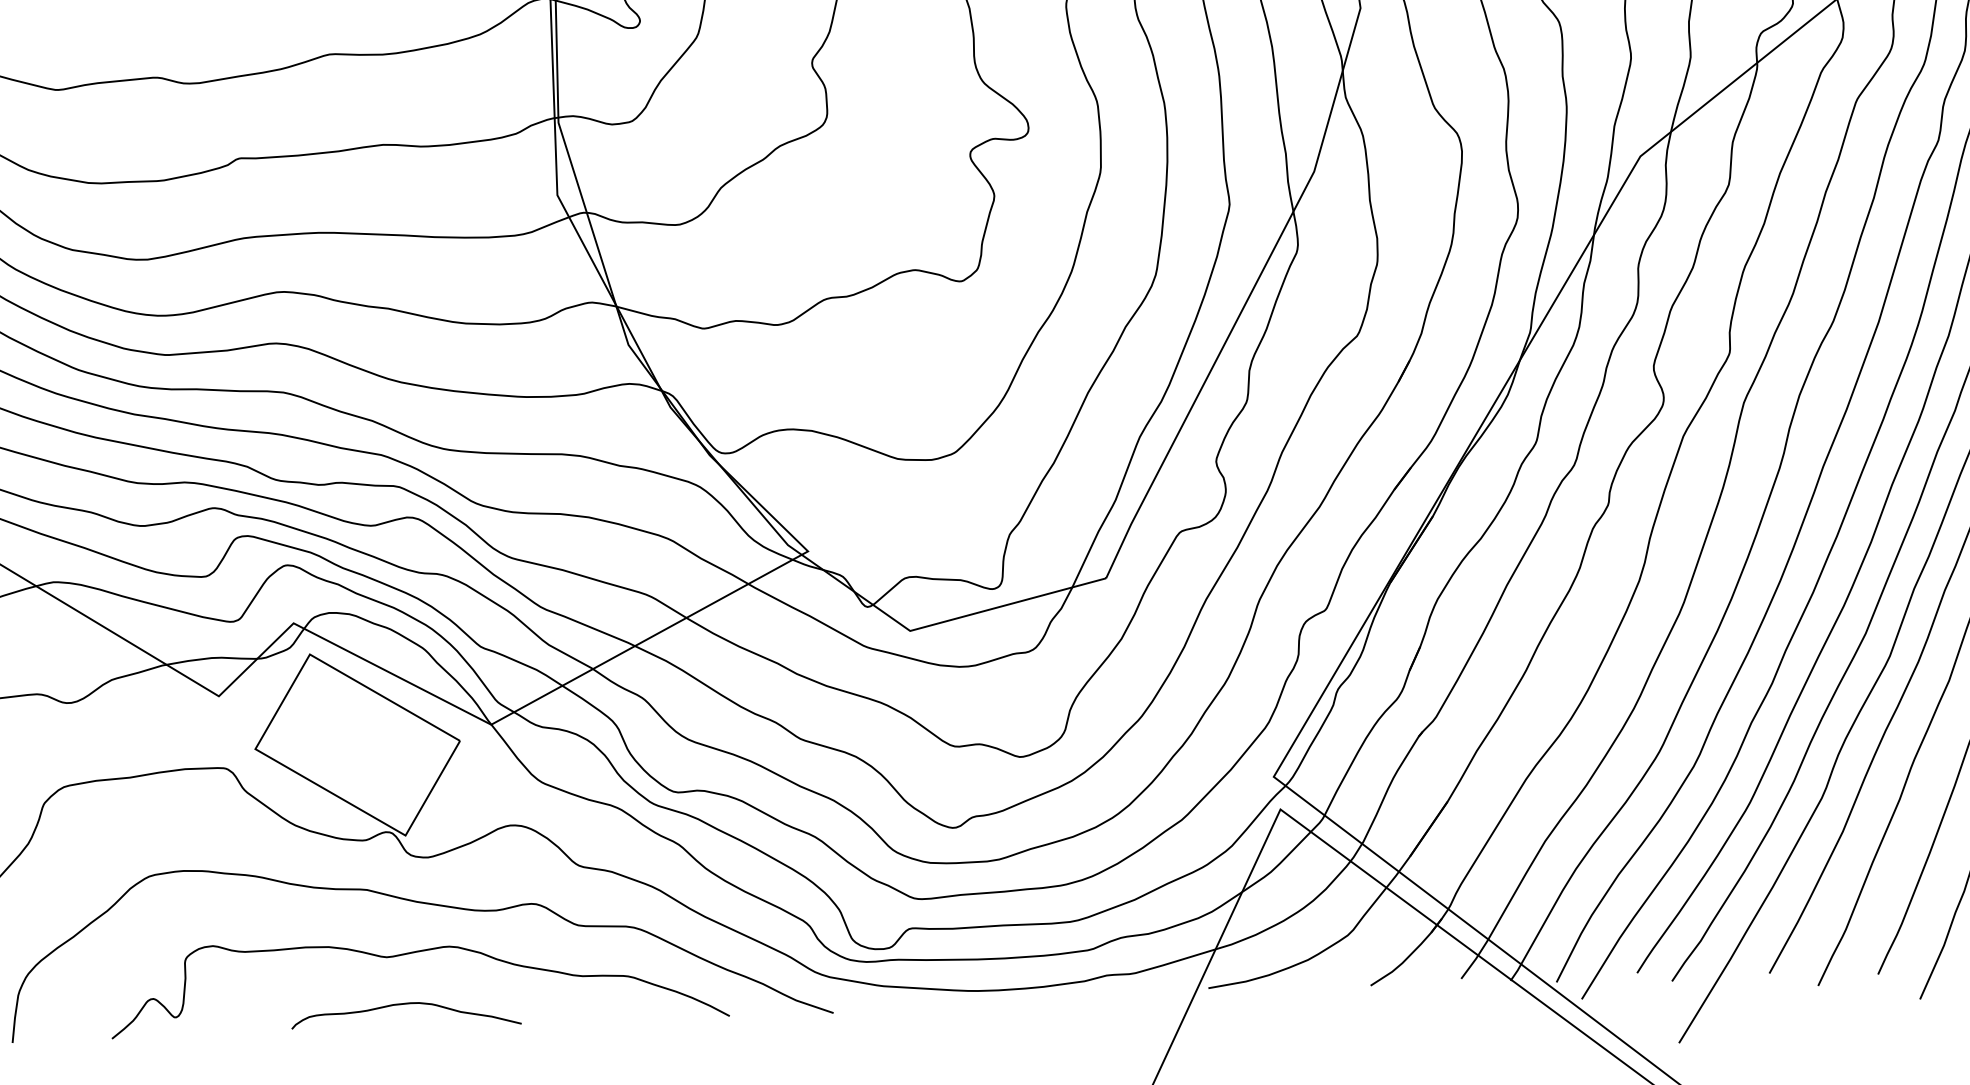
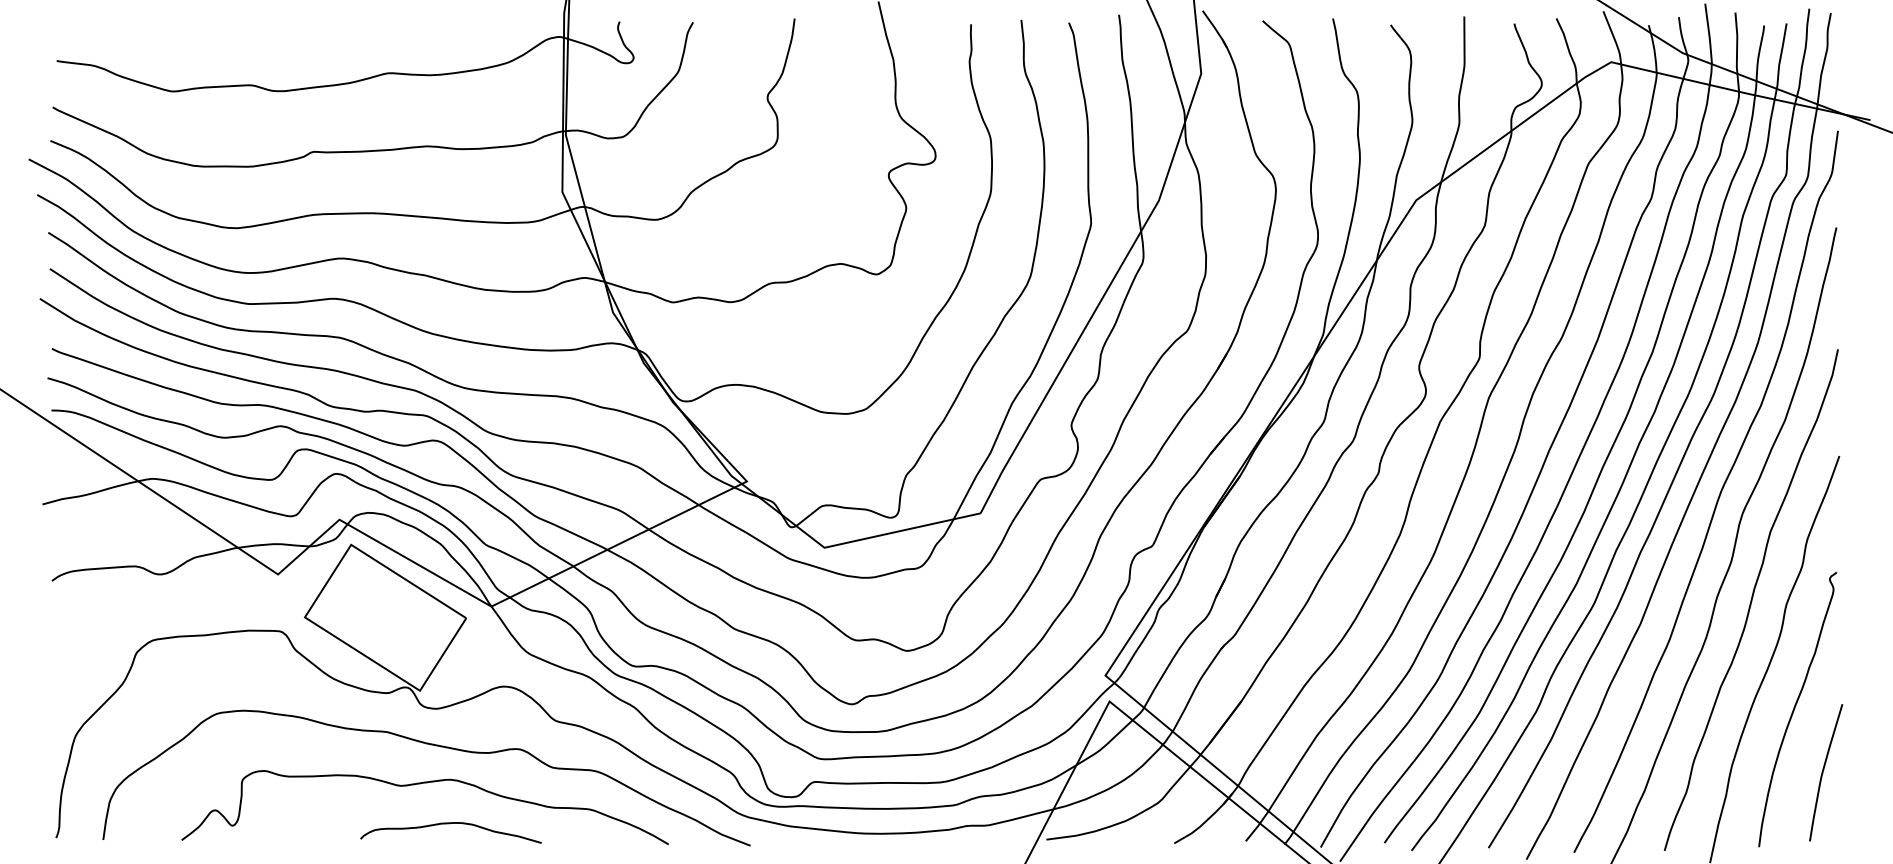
curve: (405, 1005) -> (450, 824), moved

